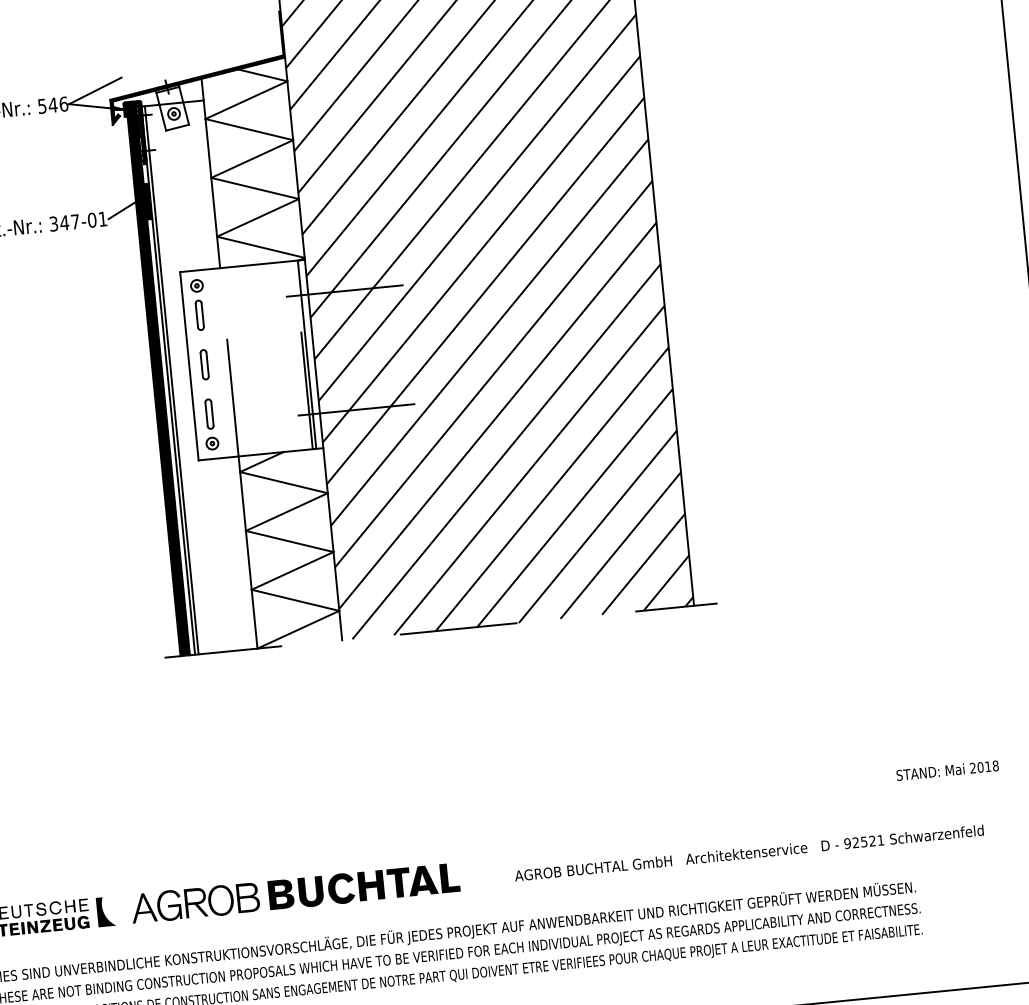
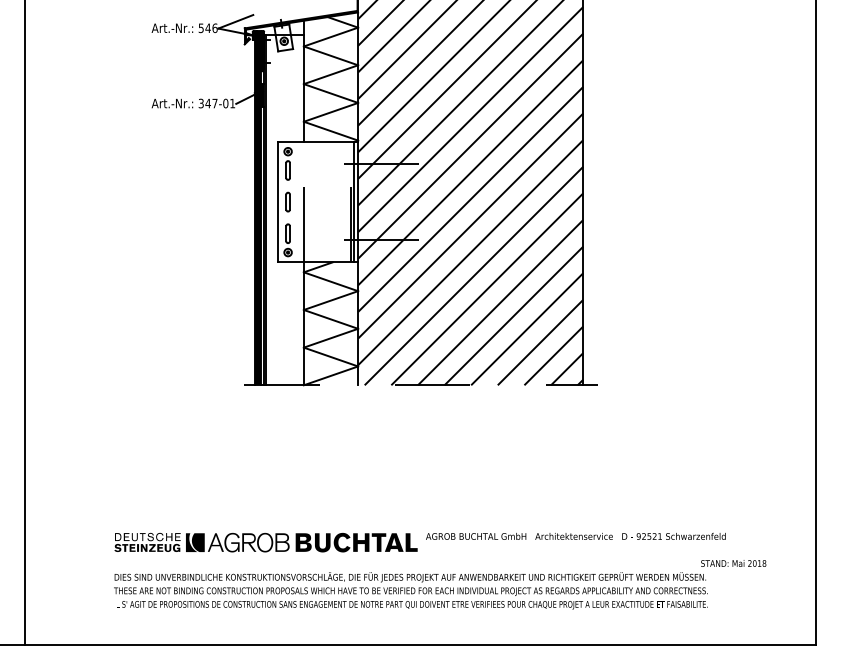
text: (947, 770) -> (733, 563), moved
text: (748, 851) -> (575, 535), moved
fill: (115, 910) -> (197, 542), added

